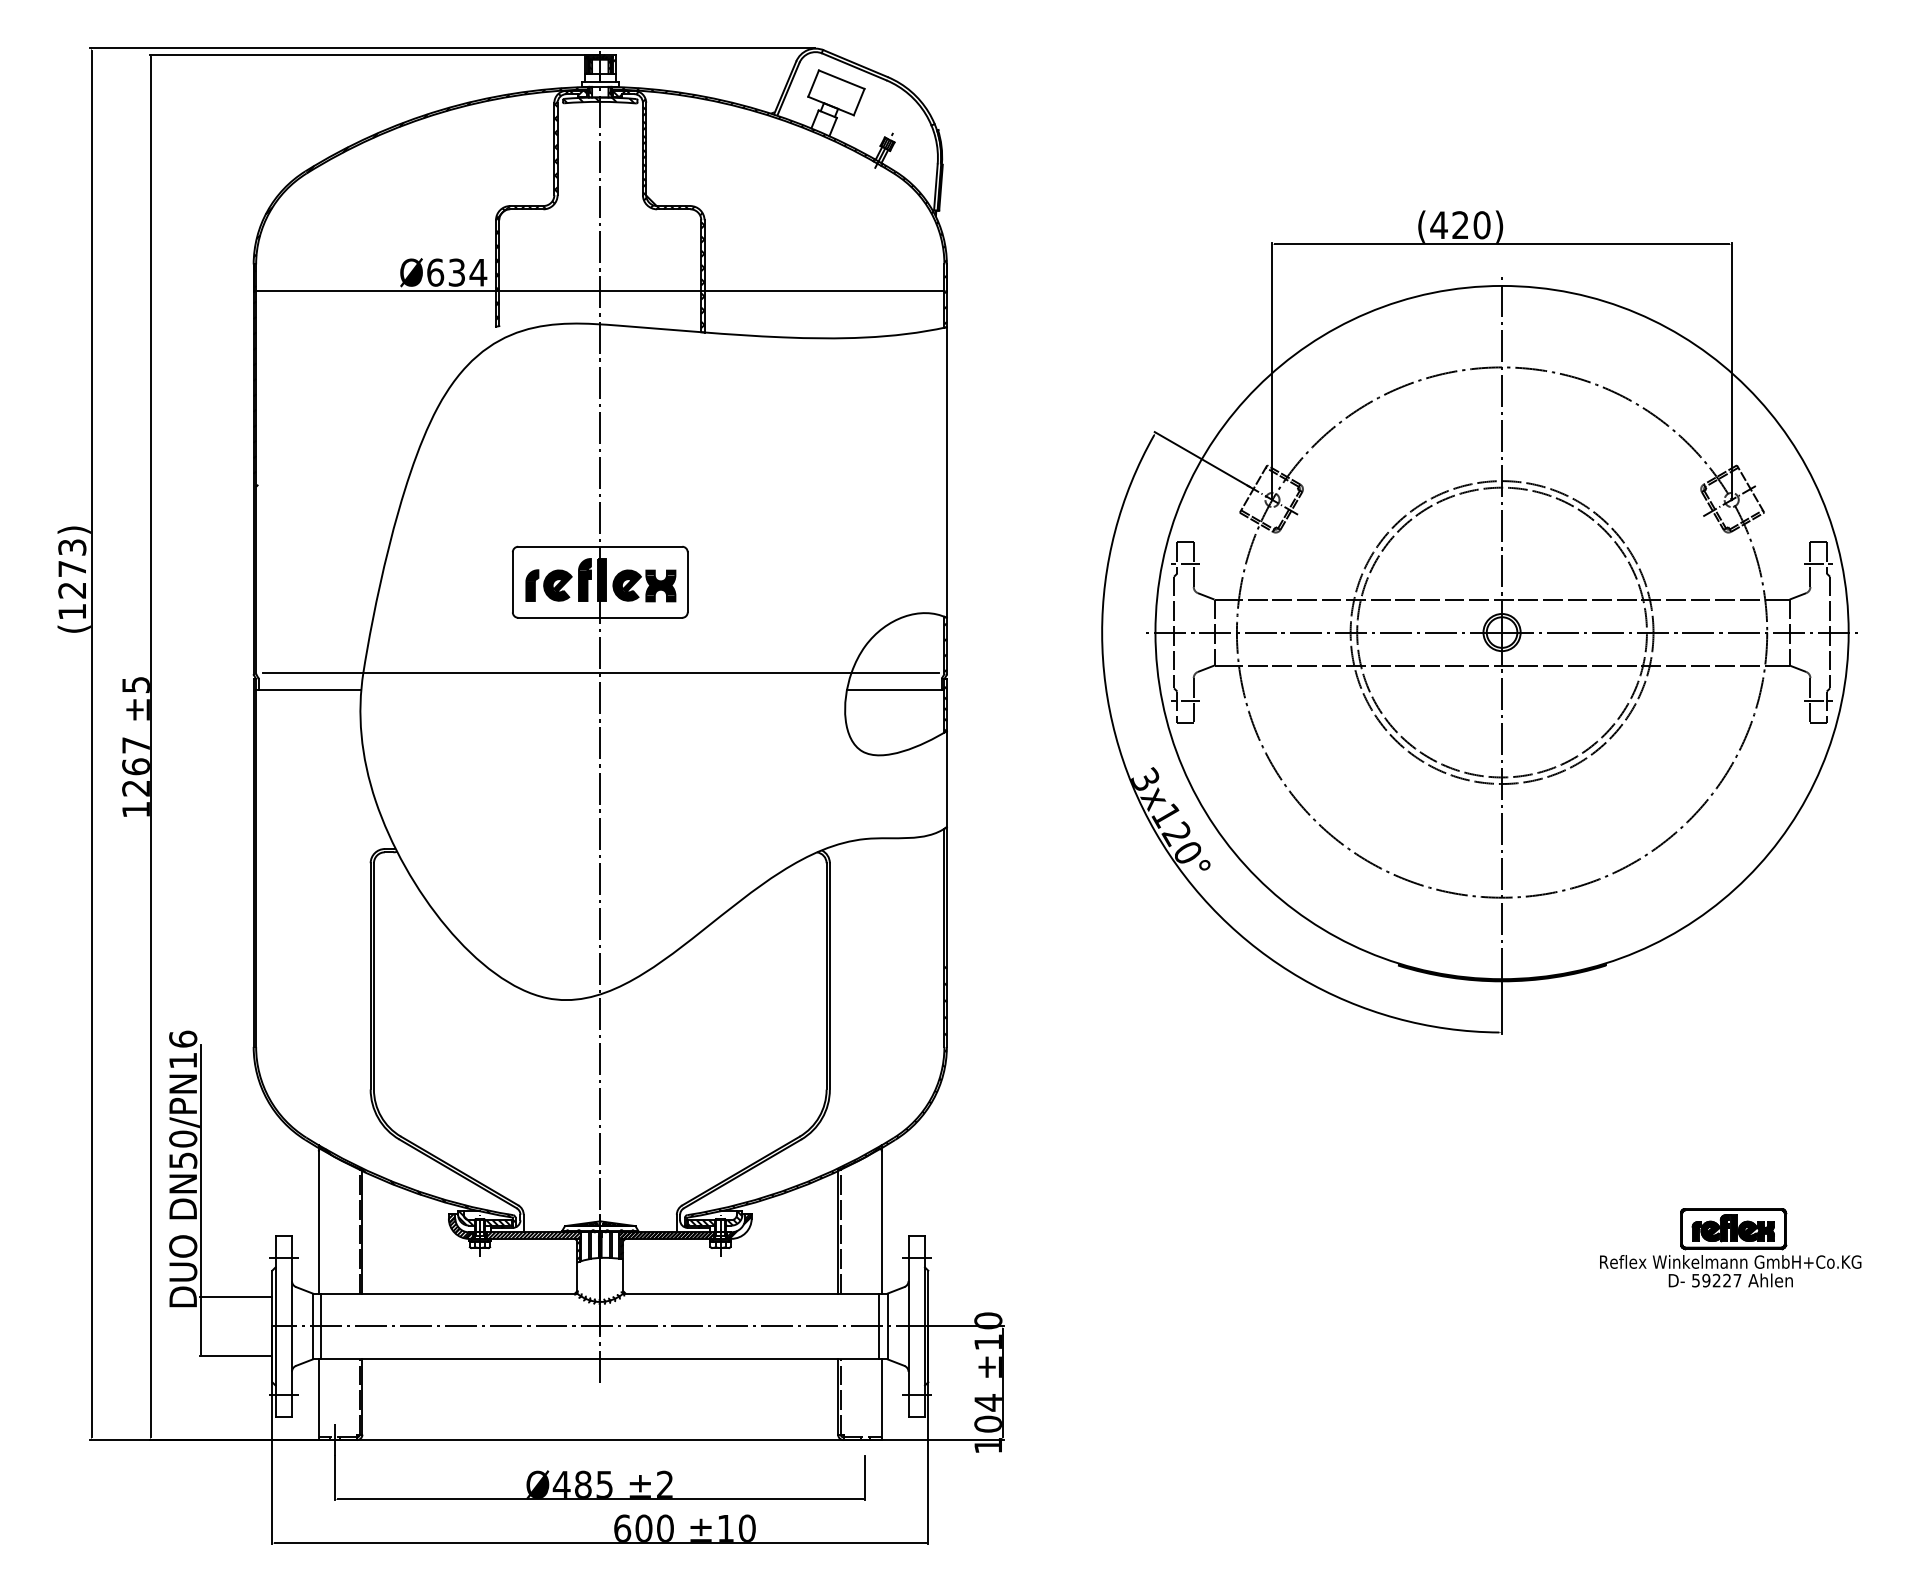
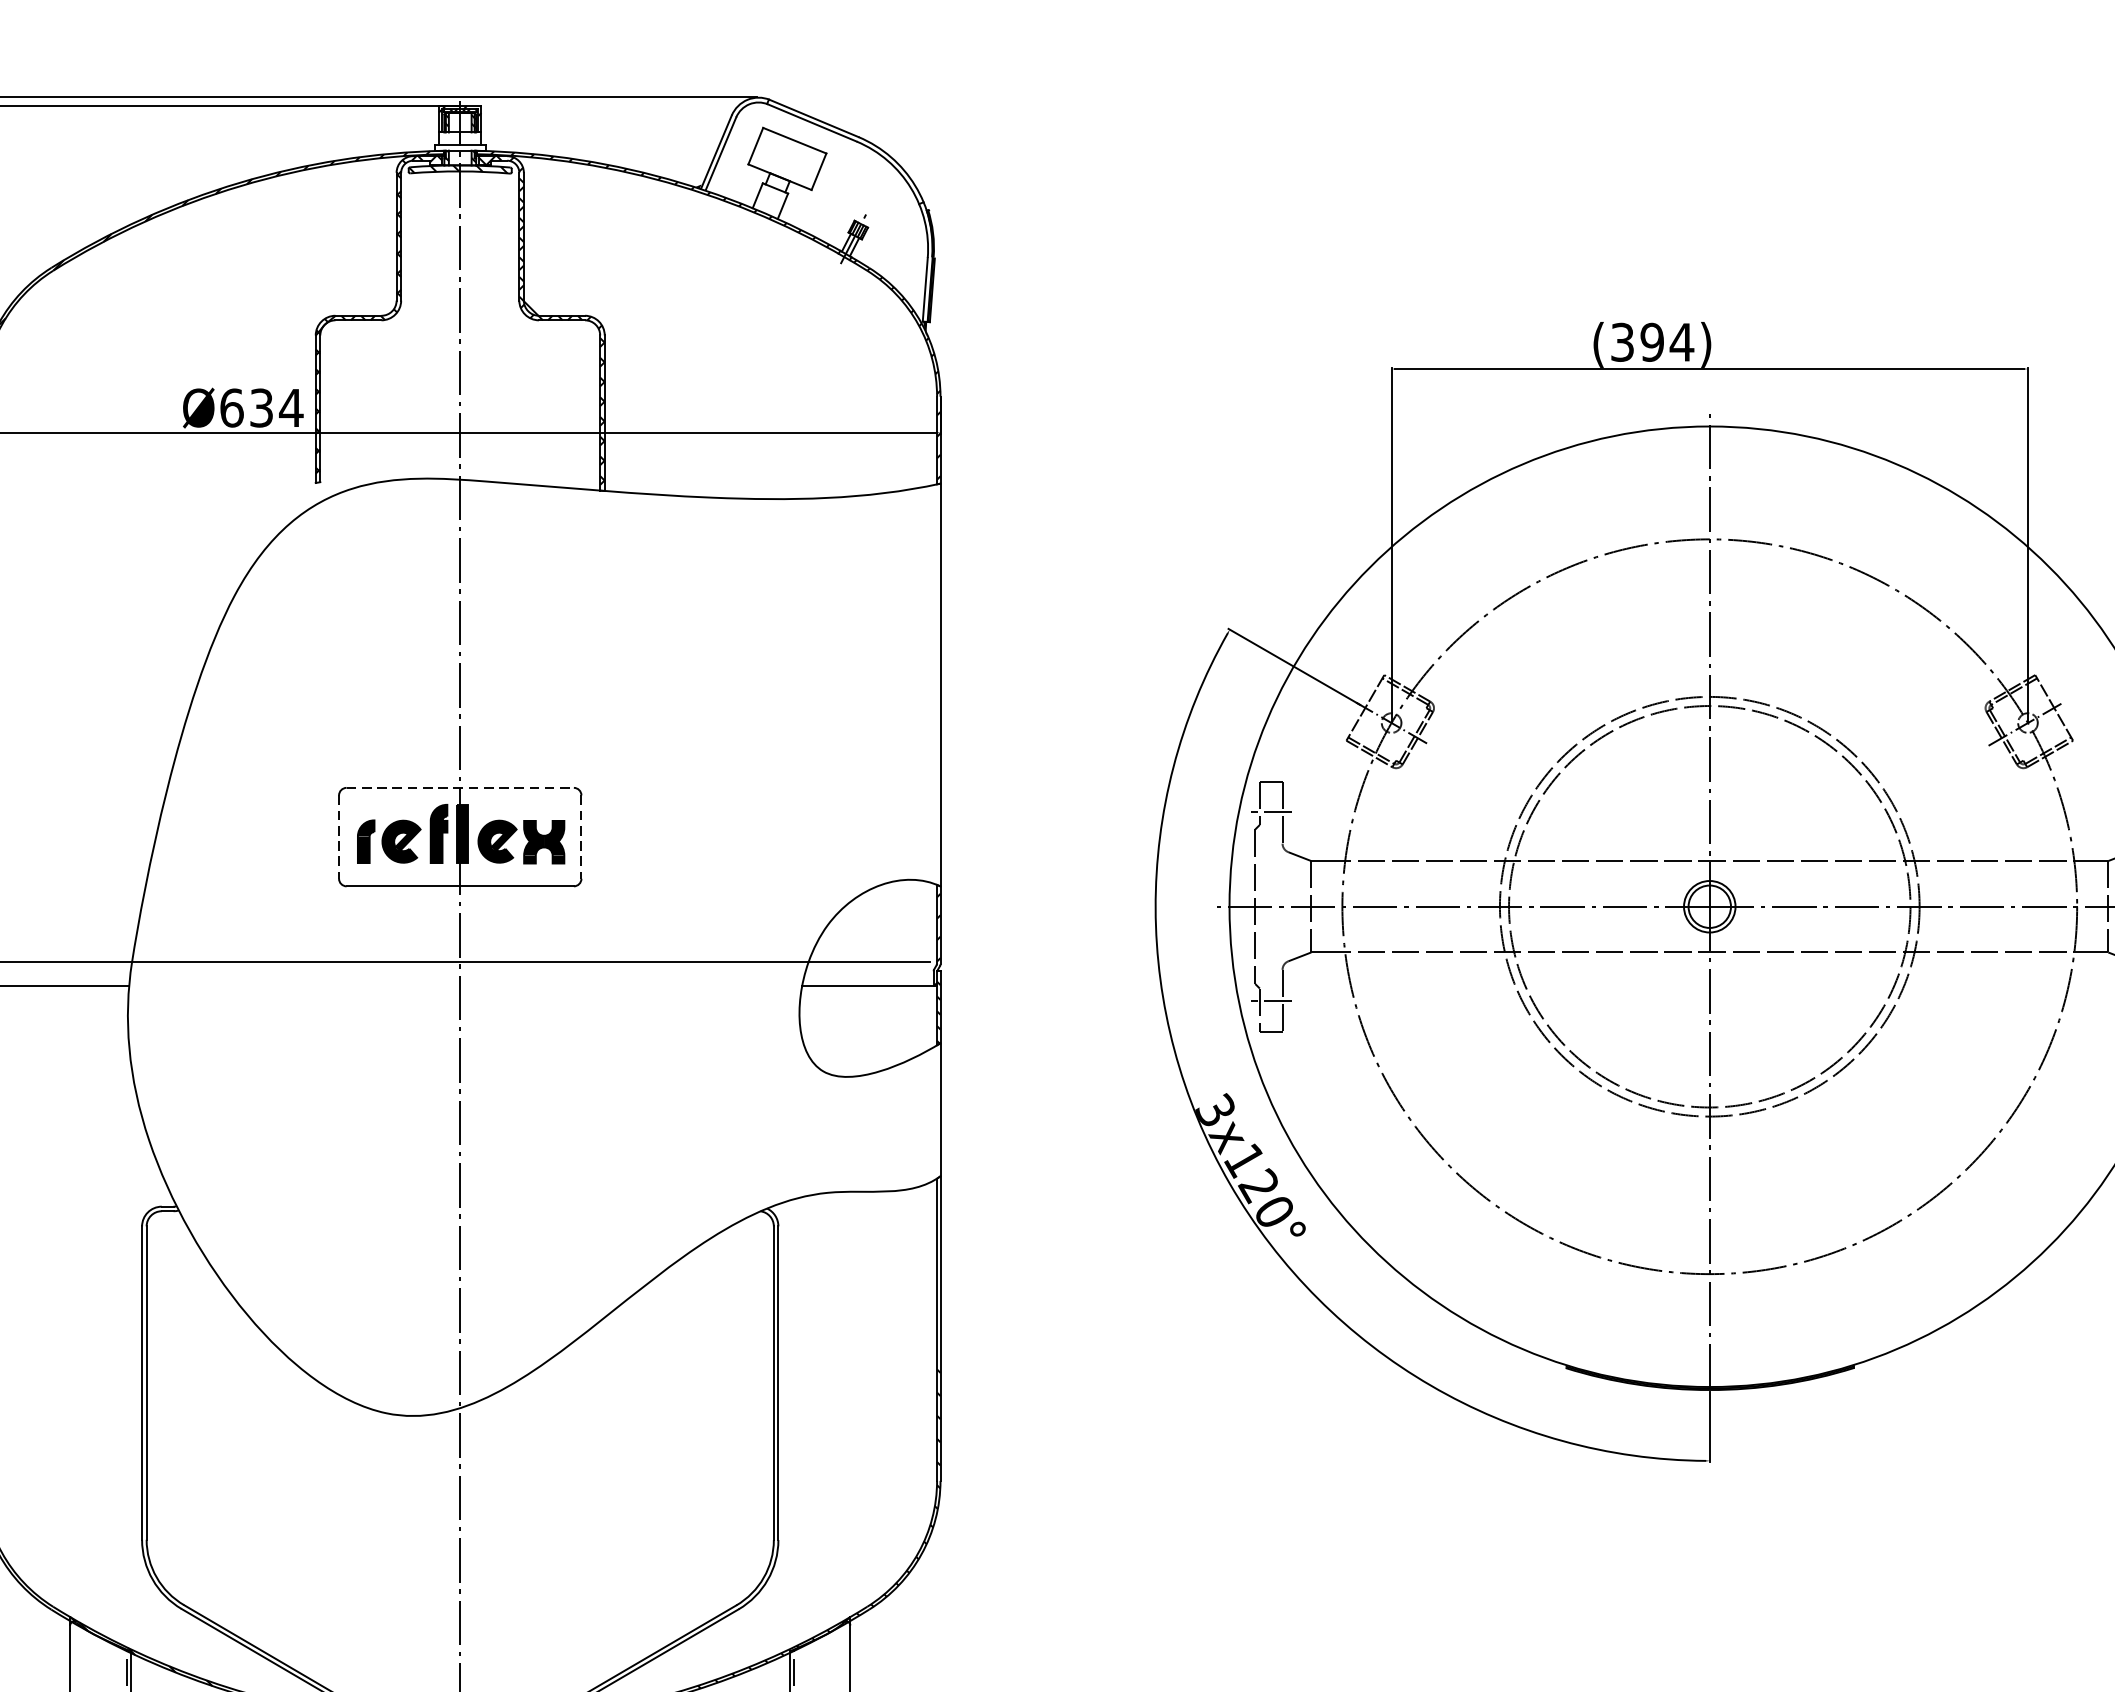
text: (1460, 225) -> (1652, 342), (420) -> (394)
line: (600, 546) -> (460, 787), solid -> dashed
line: (512, 582) -> (338, 837), solid -> dashed
line: (687, 582) -> (581, 837), solid -> dashed

